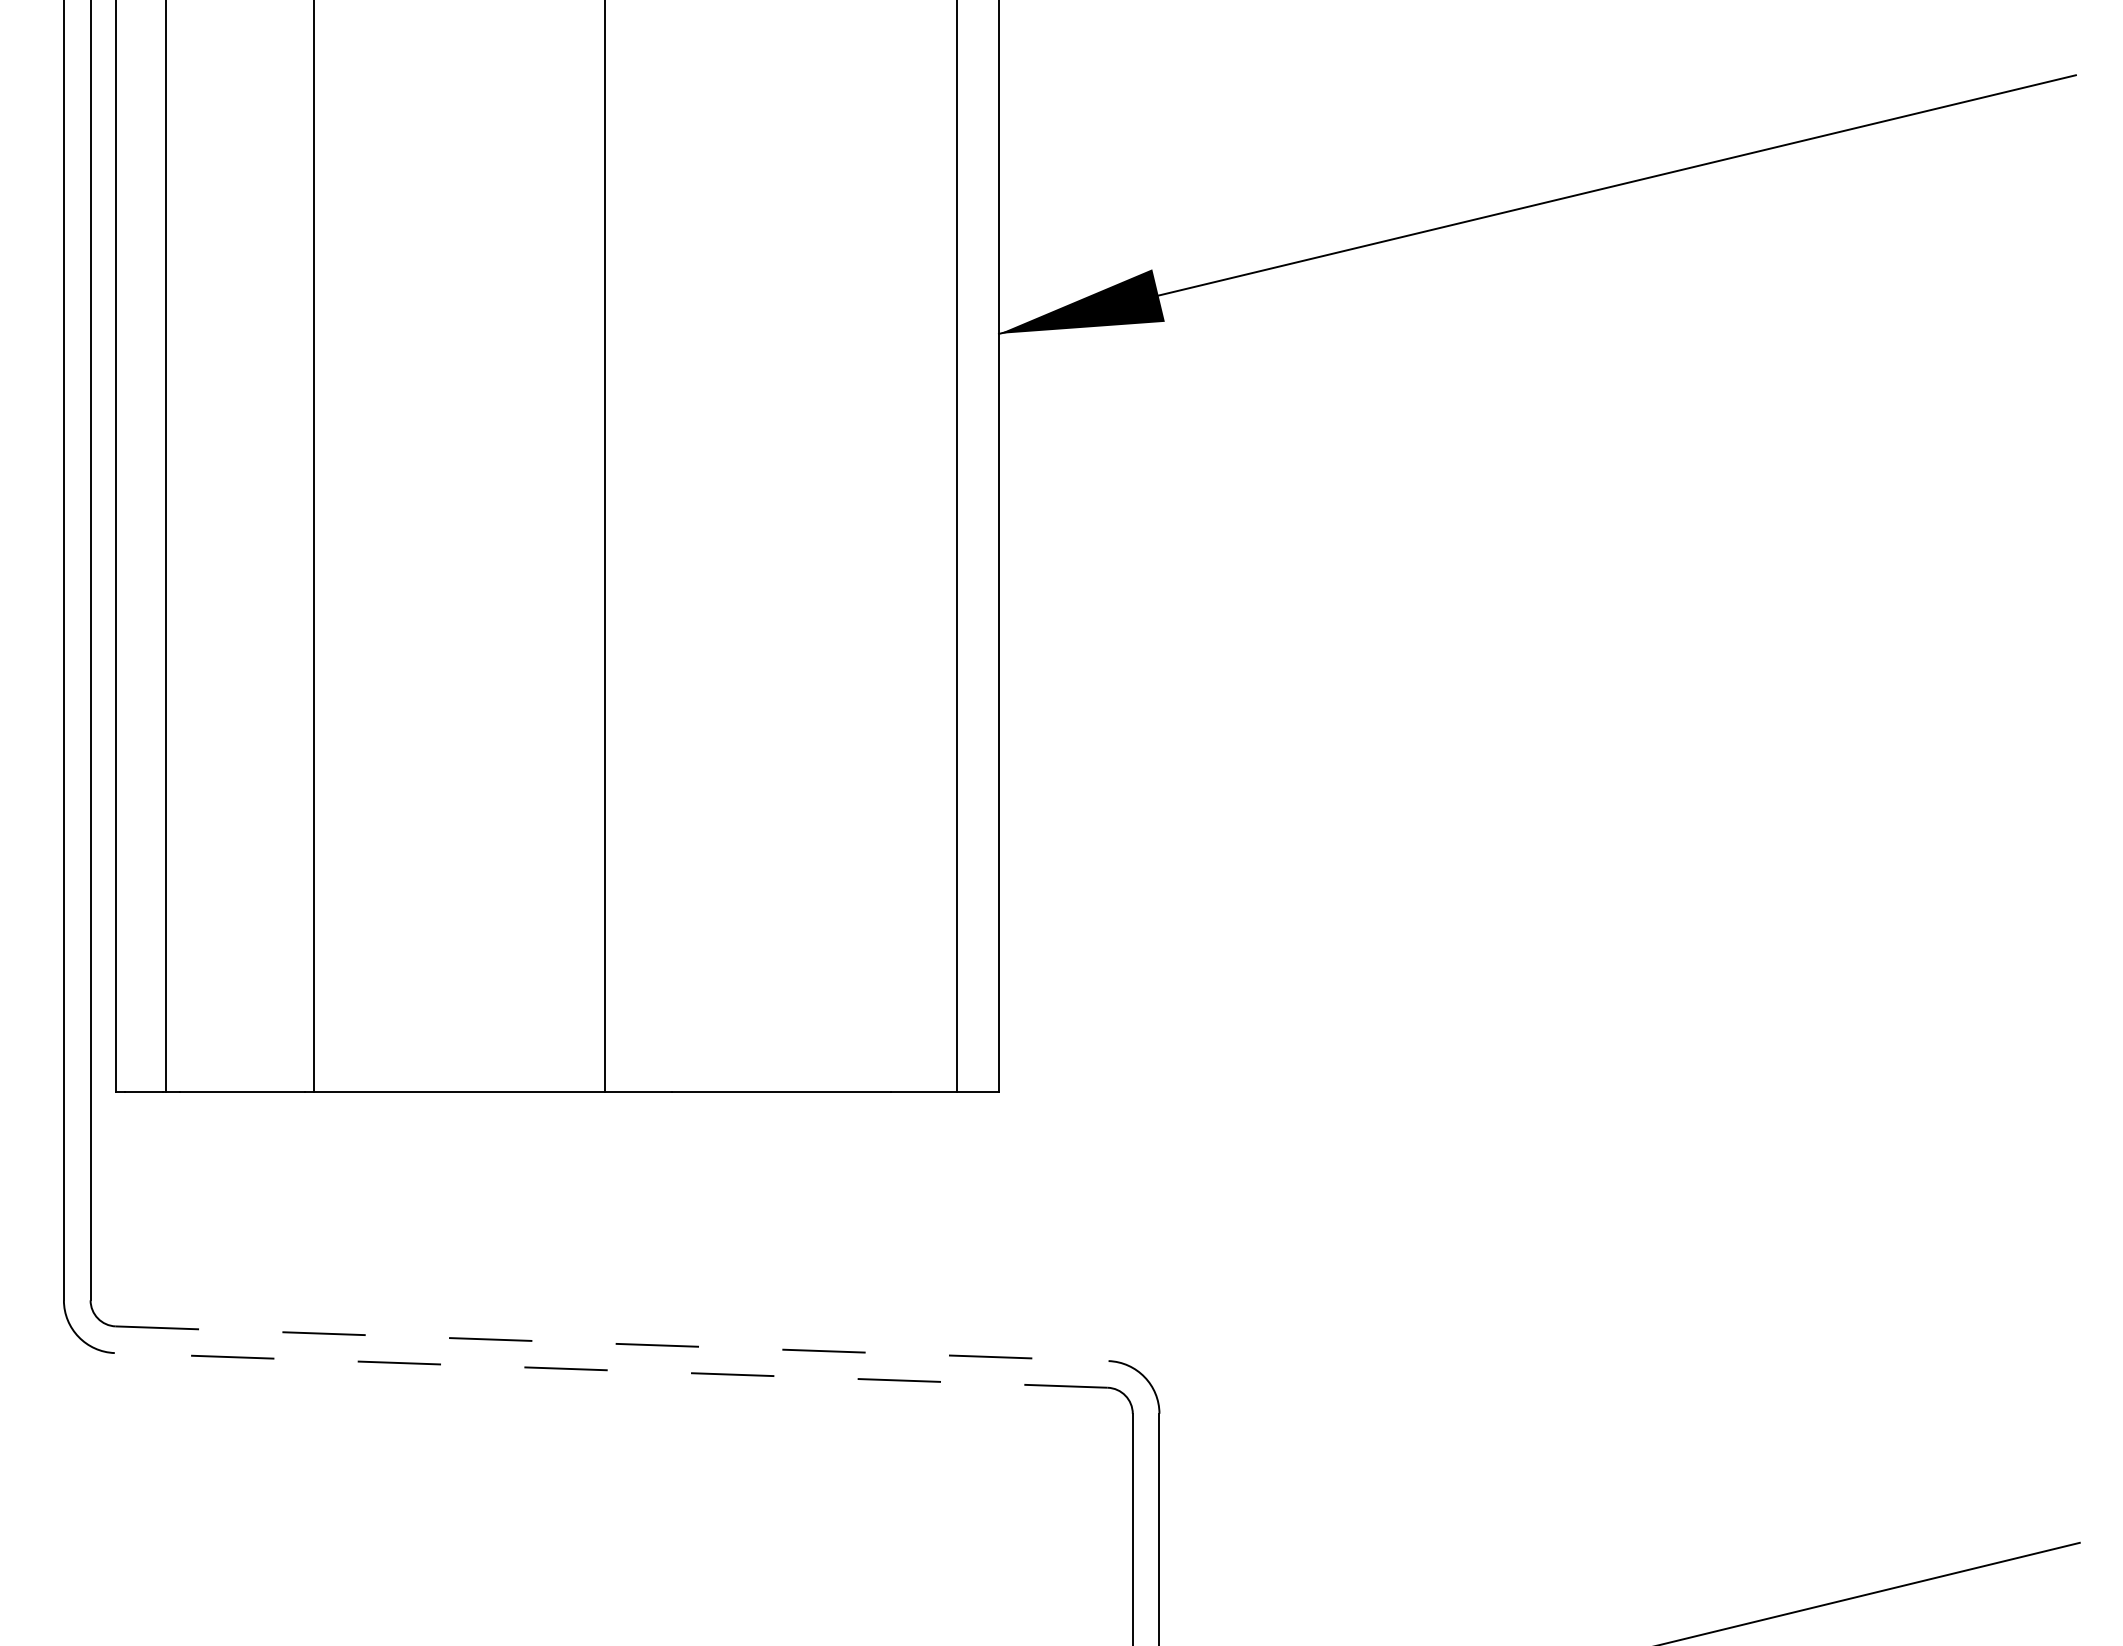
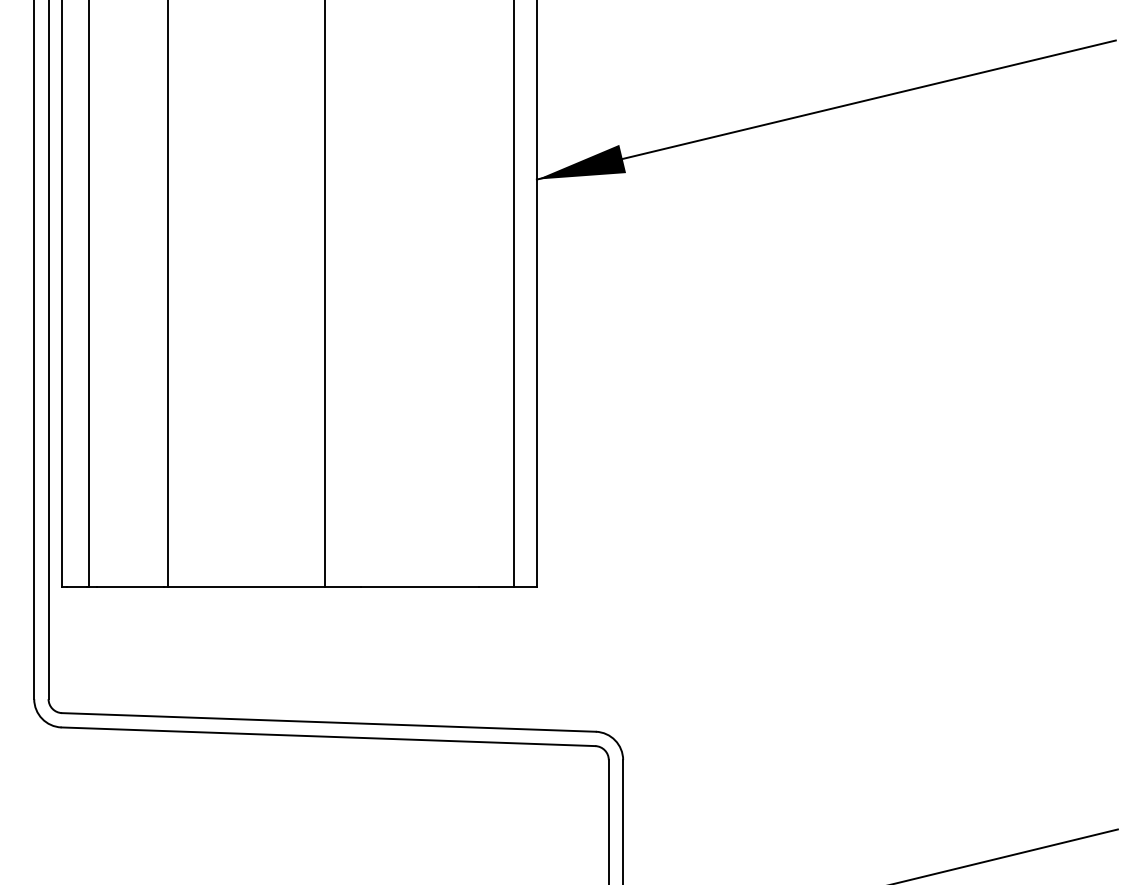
line: (613, 1343) -> (329, 722), dashed -> solid
line: (609, 1369) -> (327, 736), dashed -> solid

